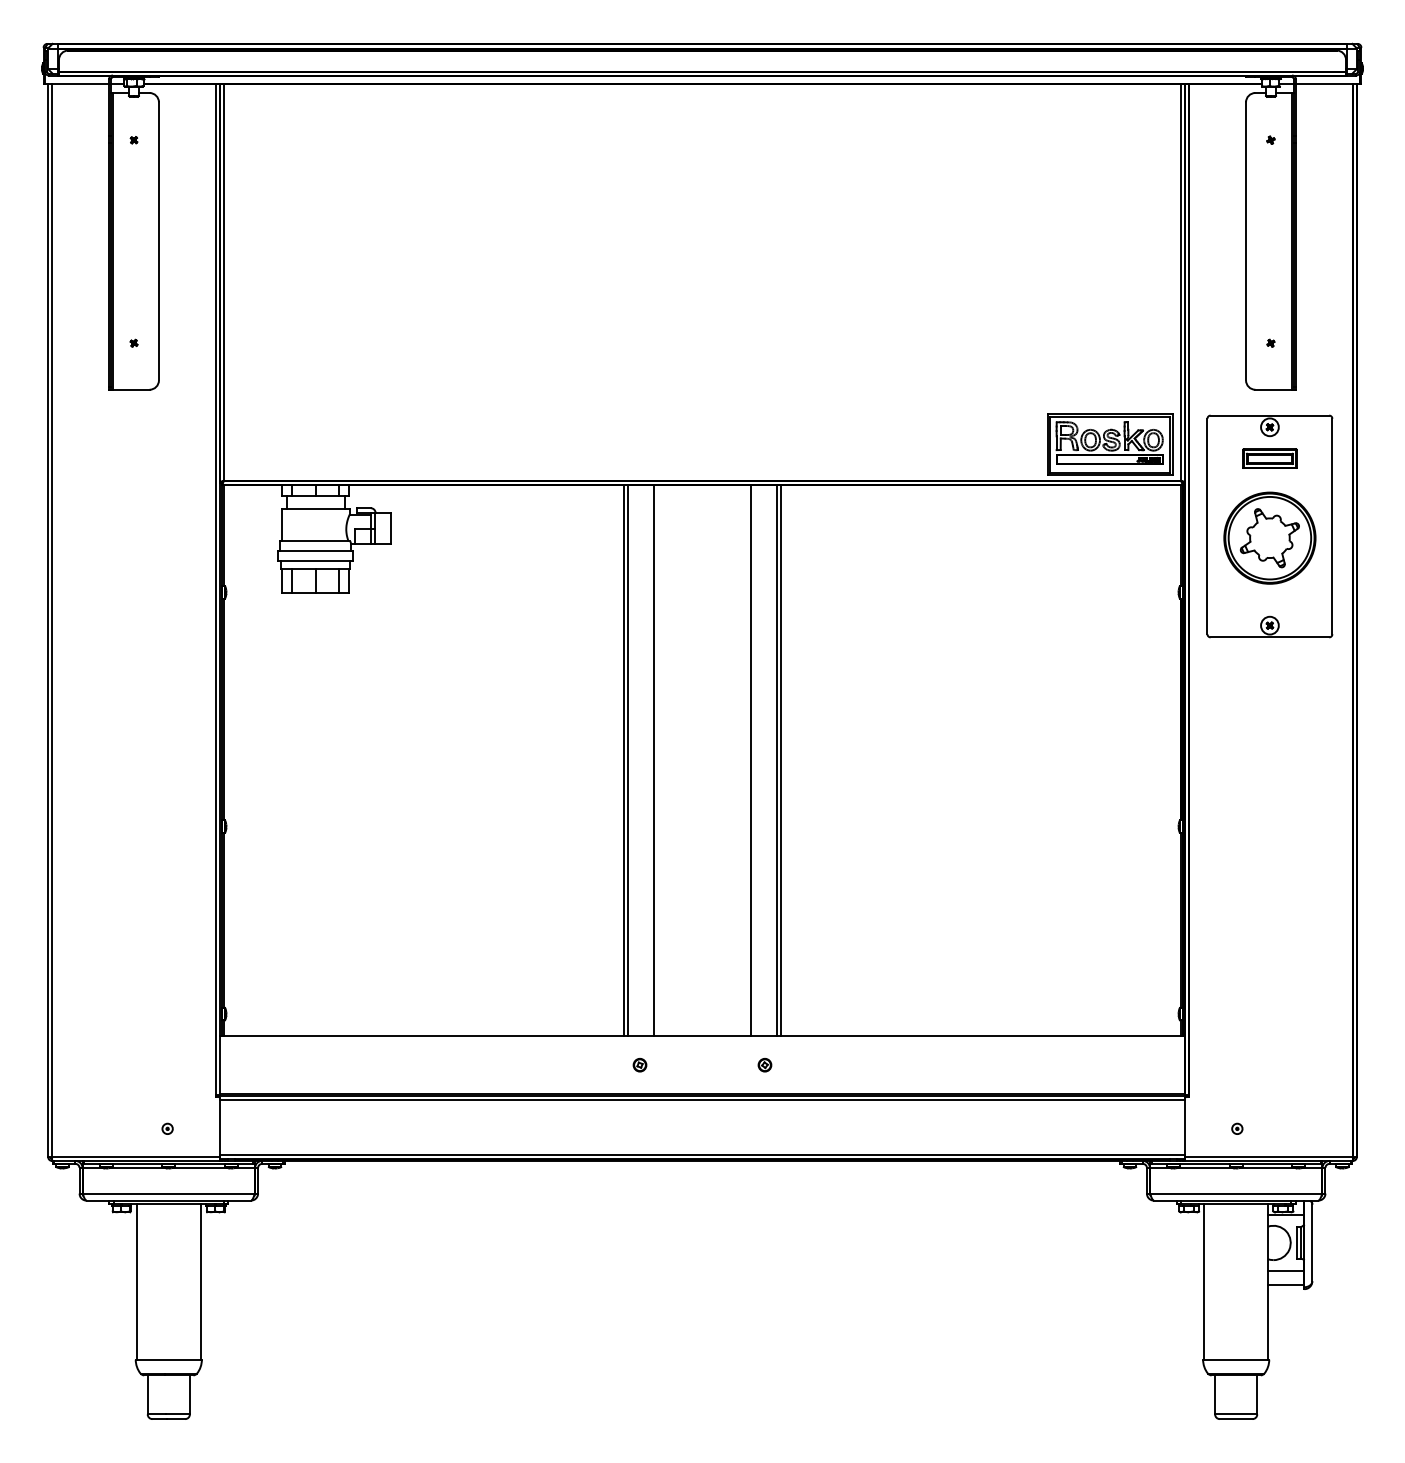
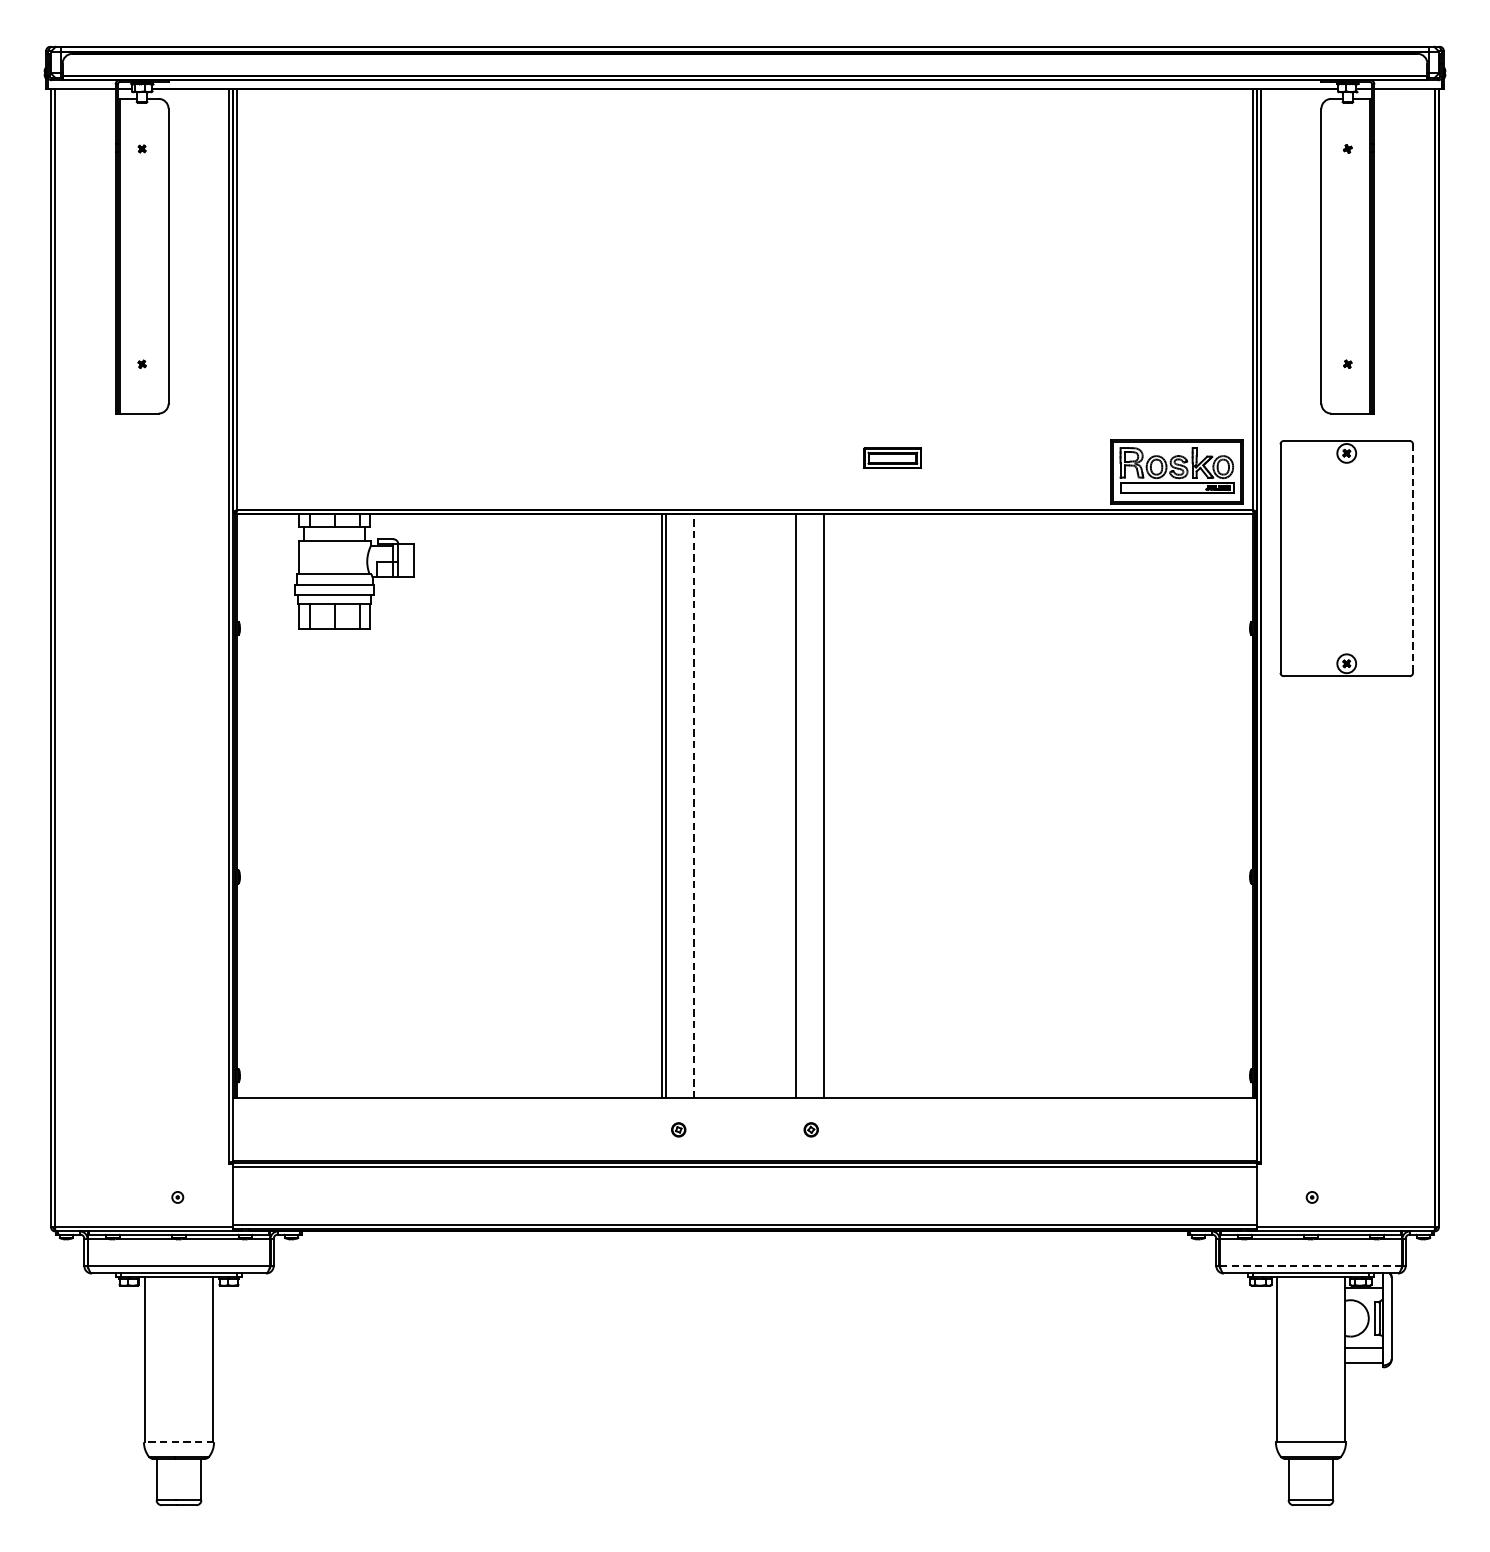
part: (1269, 458) -> (892, 457), moved
line: (1332, 526) -> (1413, 558), solid -> dashed
part: (1269, 537) -> (1346, 570), removed
line: (654, 759) -> (694, 805), solid -> dashed
line: (780, 759) -> (827, 805), removed
line: (1235, 1193) -> (1310, 1265), solid -> dashed
line: (168, 1359) -> (178, 1441), solid -> dashed

